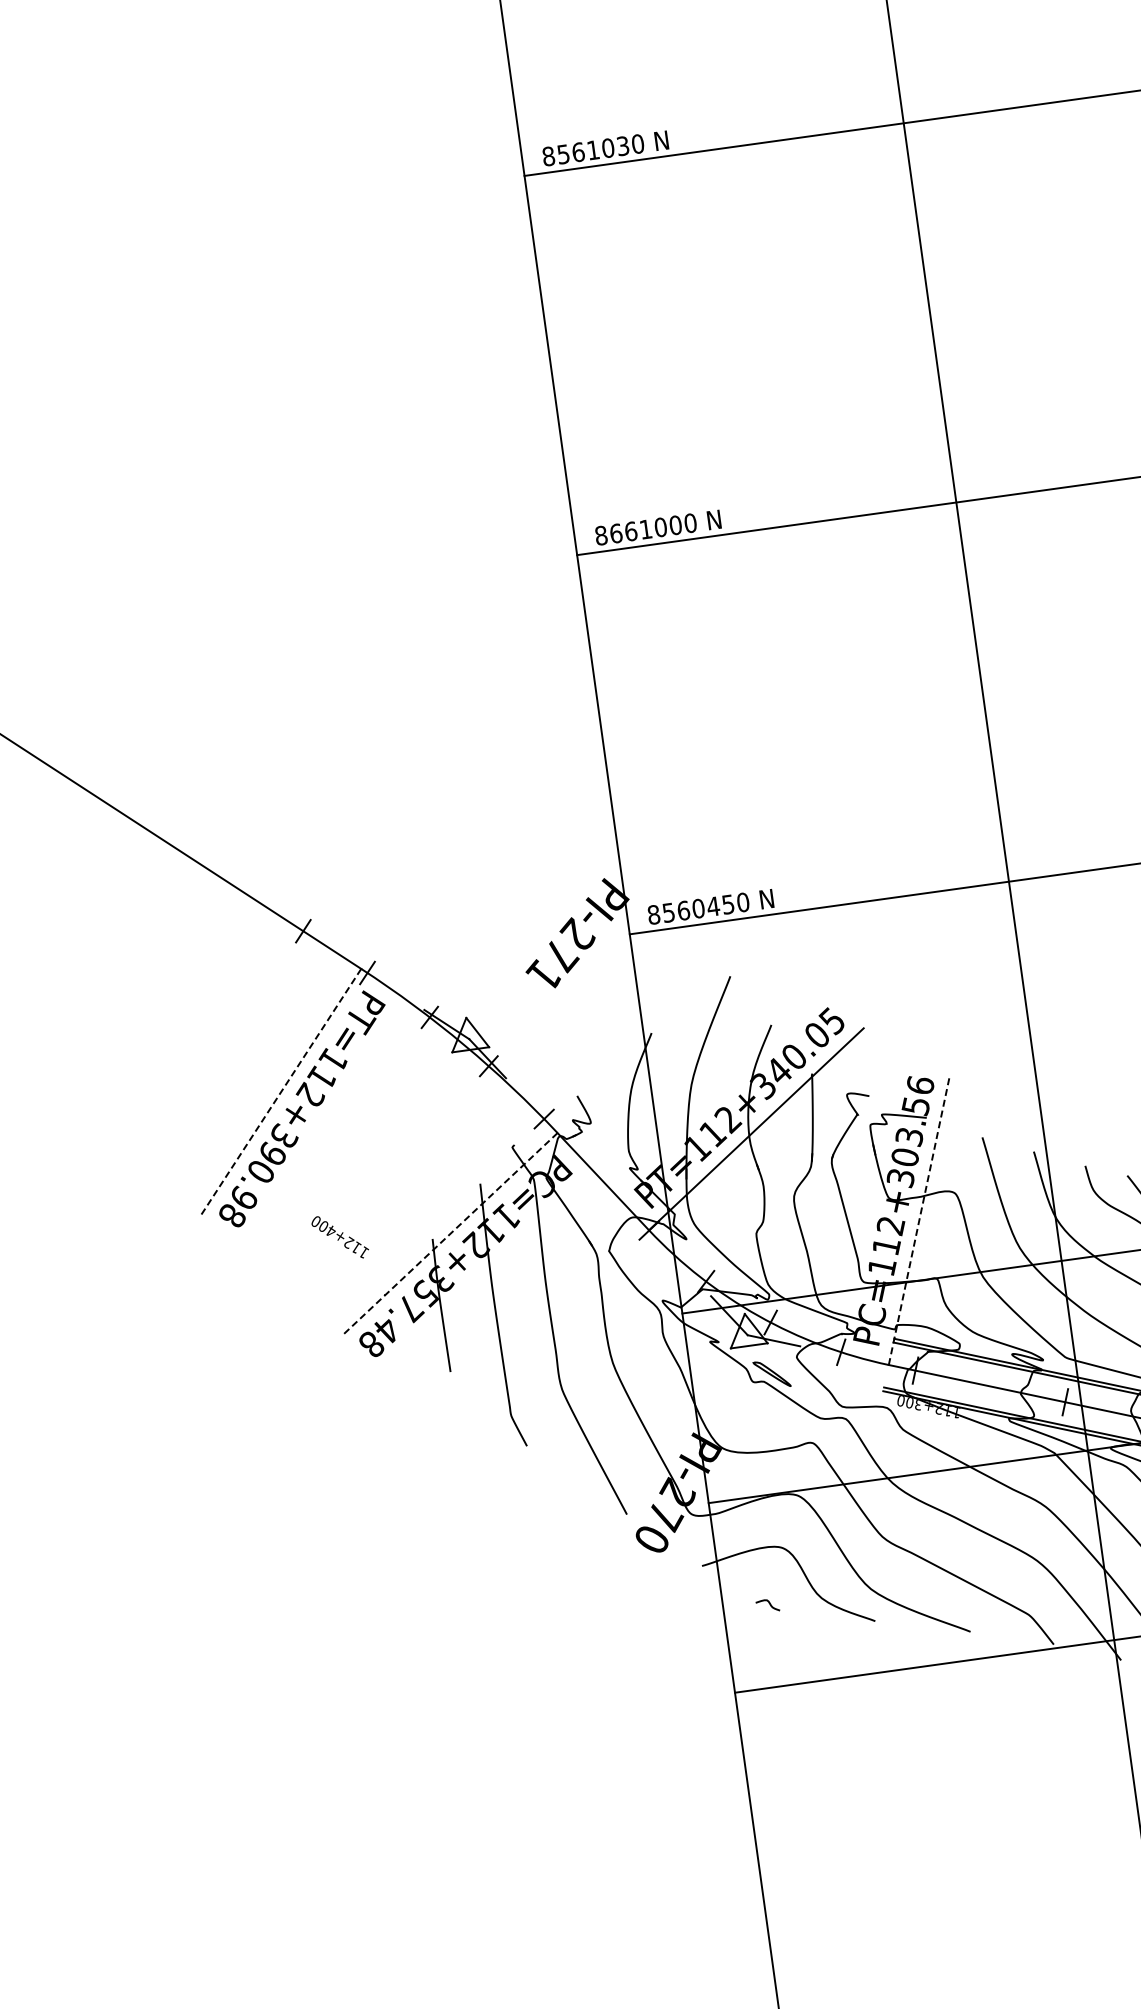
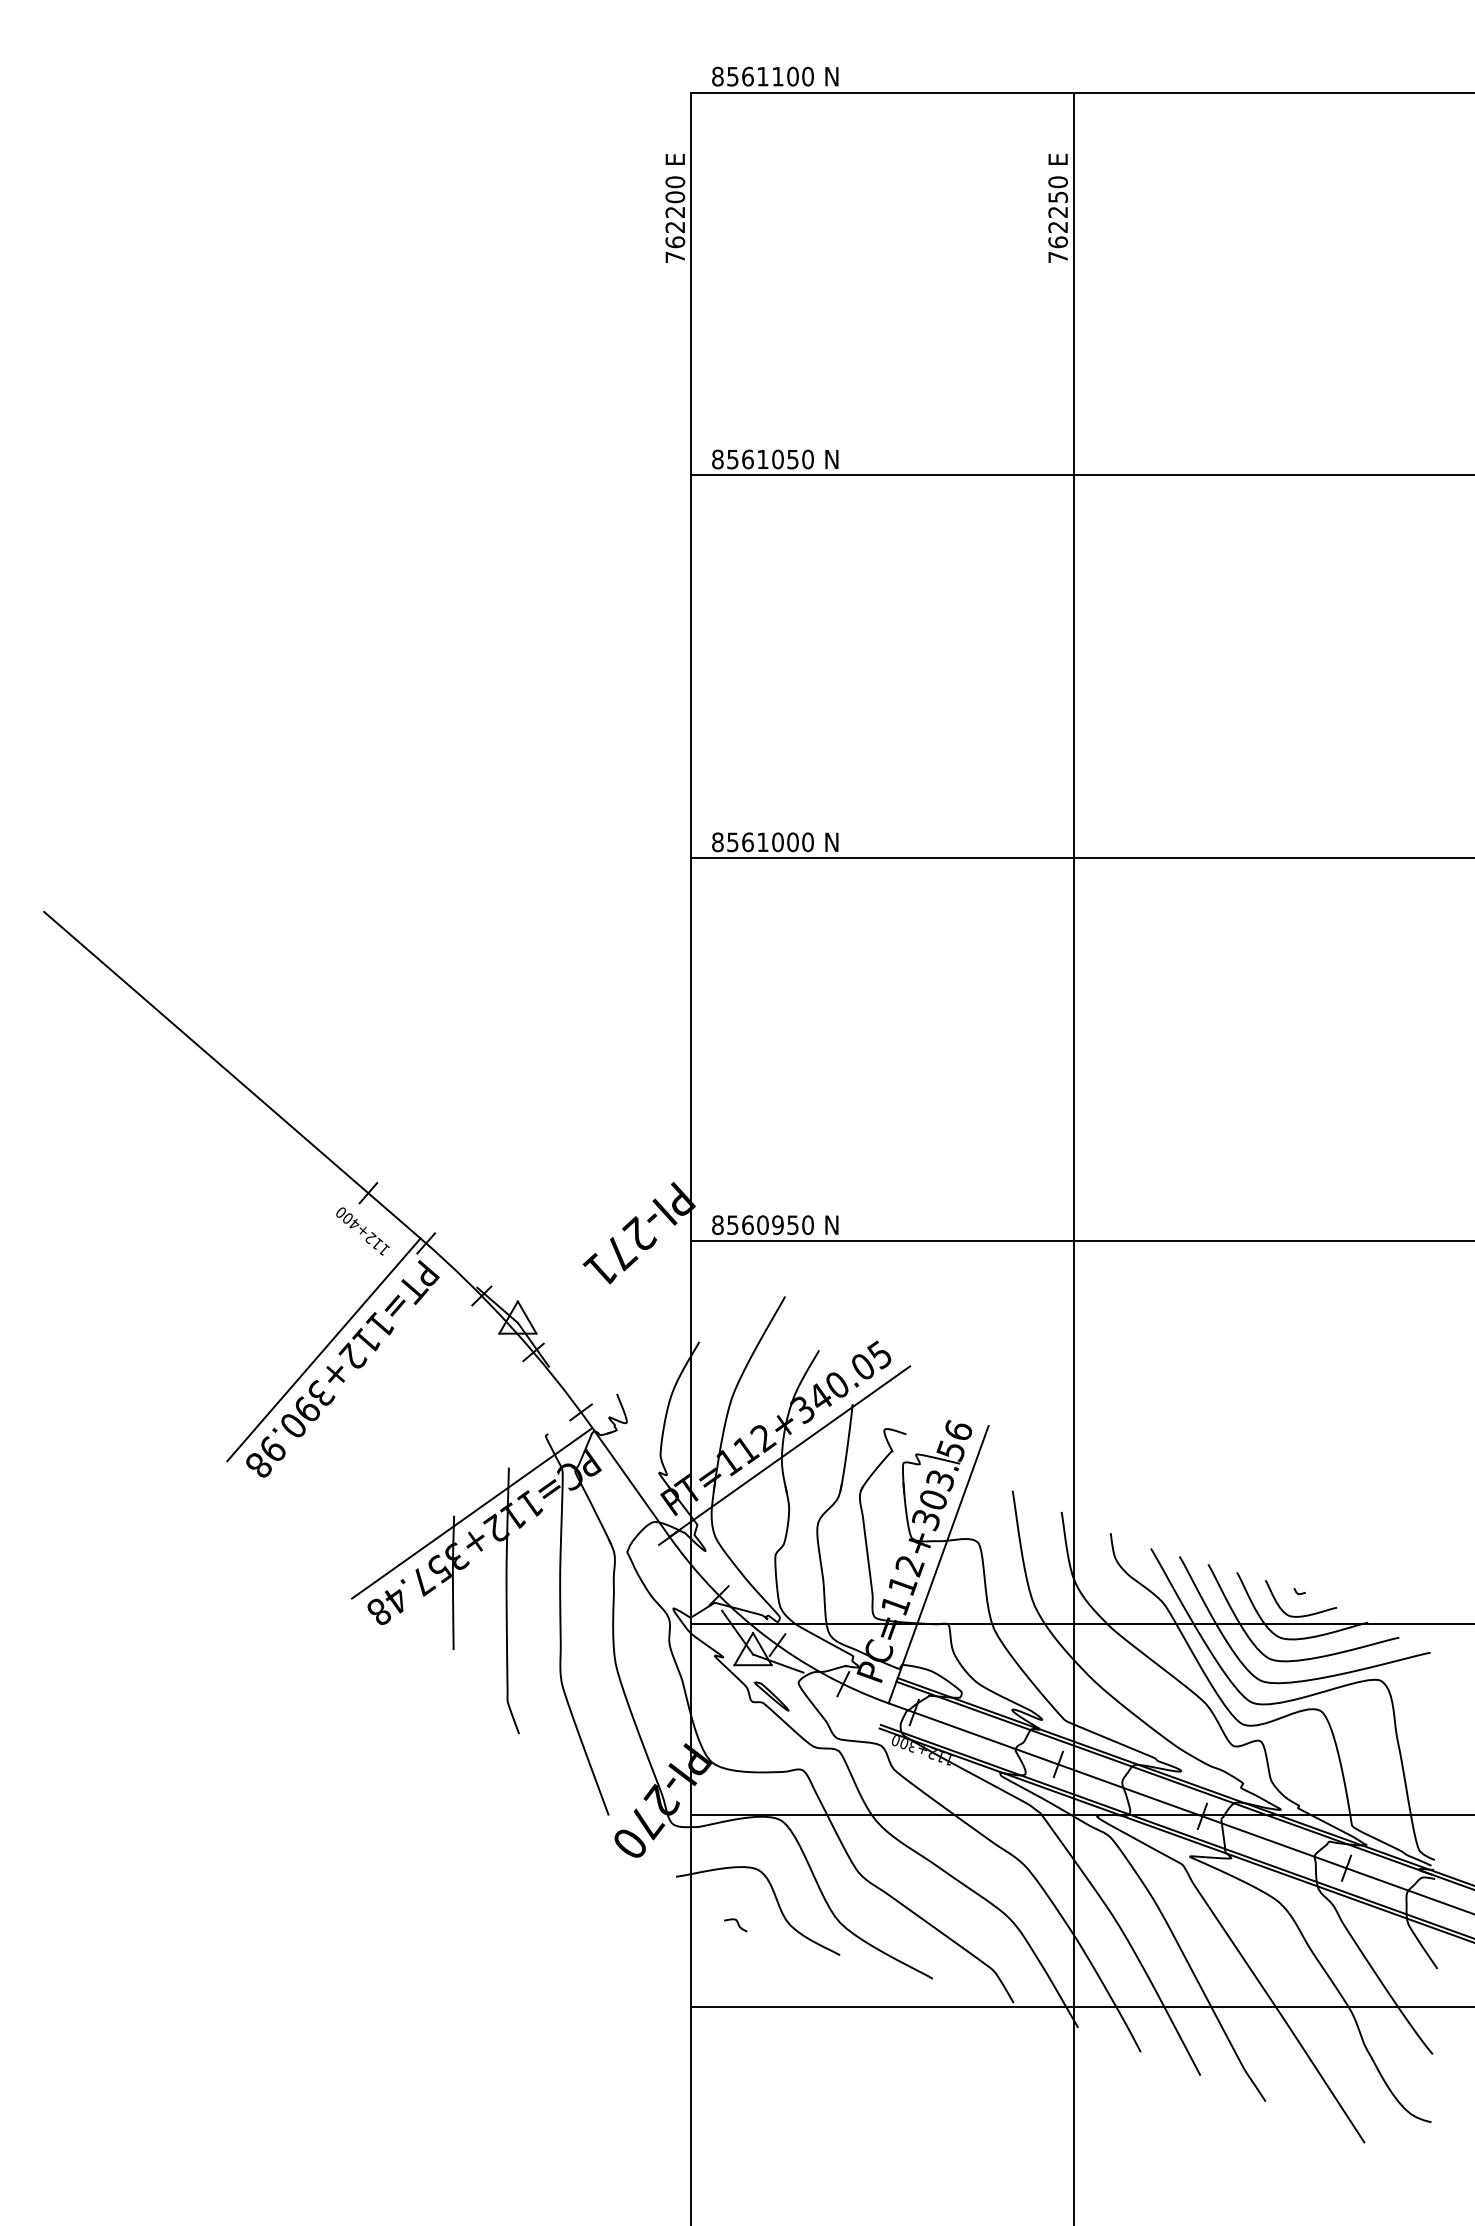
text: (622, 145) -> (792, 458), 8561030 -> 8561050
text: (615, 533) -> (732, 842), 8661000 -> 8561000
text: (713, 906) -> (777, 1225), 8560450 -> 8560950
line: (280, 1093) -> (323, 1350), dashed -> solid
line: (919, 1220) -> (938, 1564), dashed -> solid
line: (449, 1234) -> (471, 1513), dashed -> solid
text: (339, 1237) -> (362, 1231), moved

